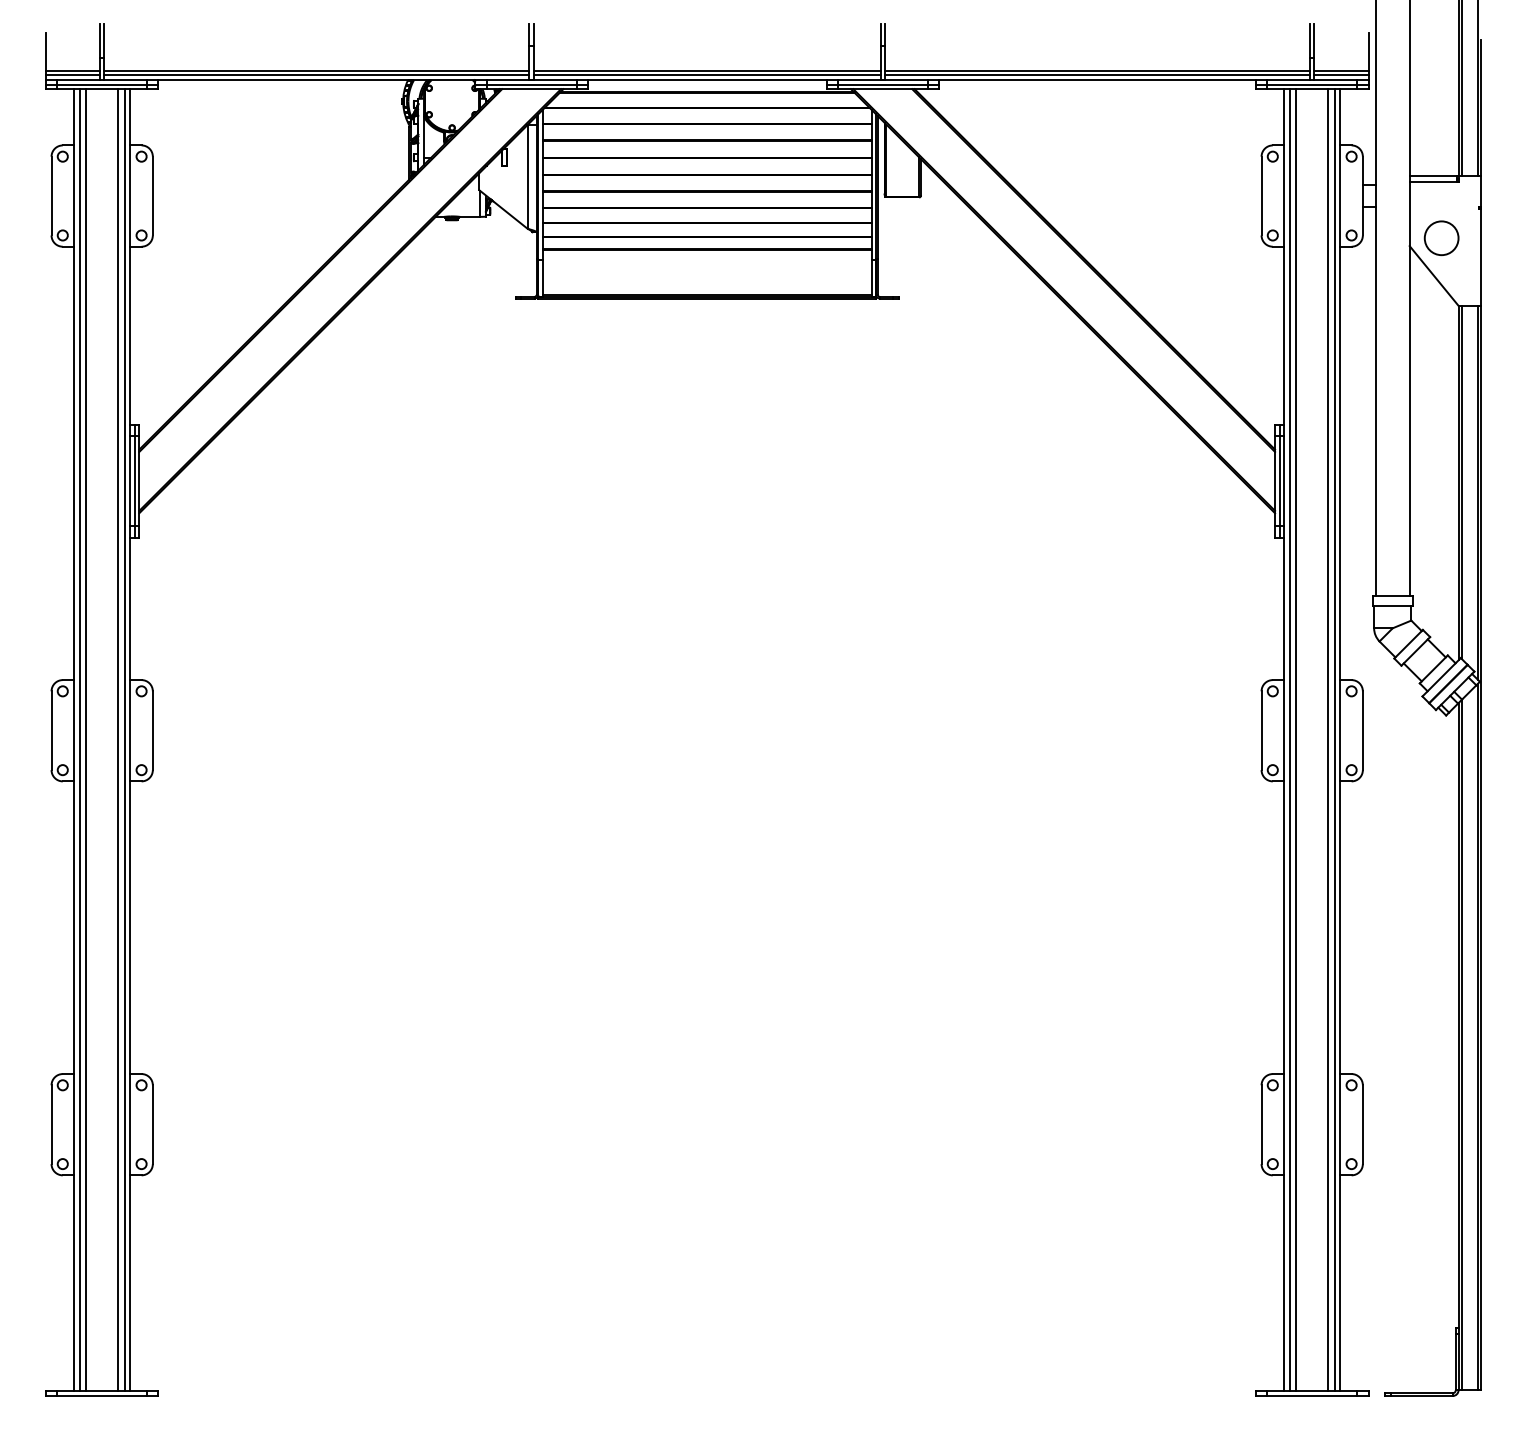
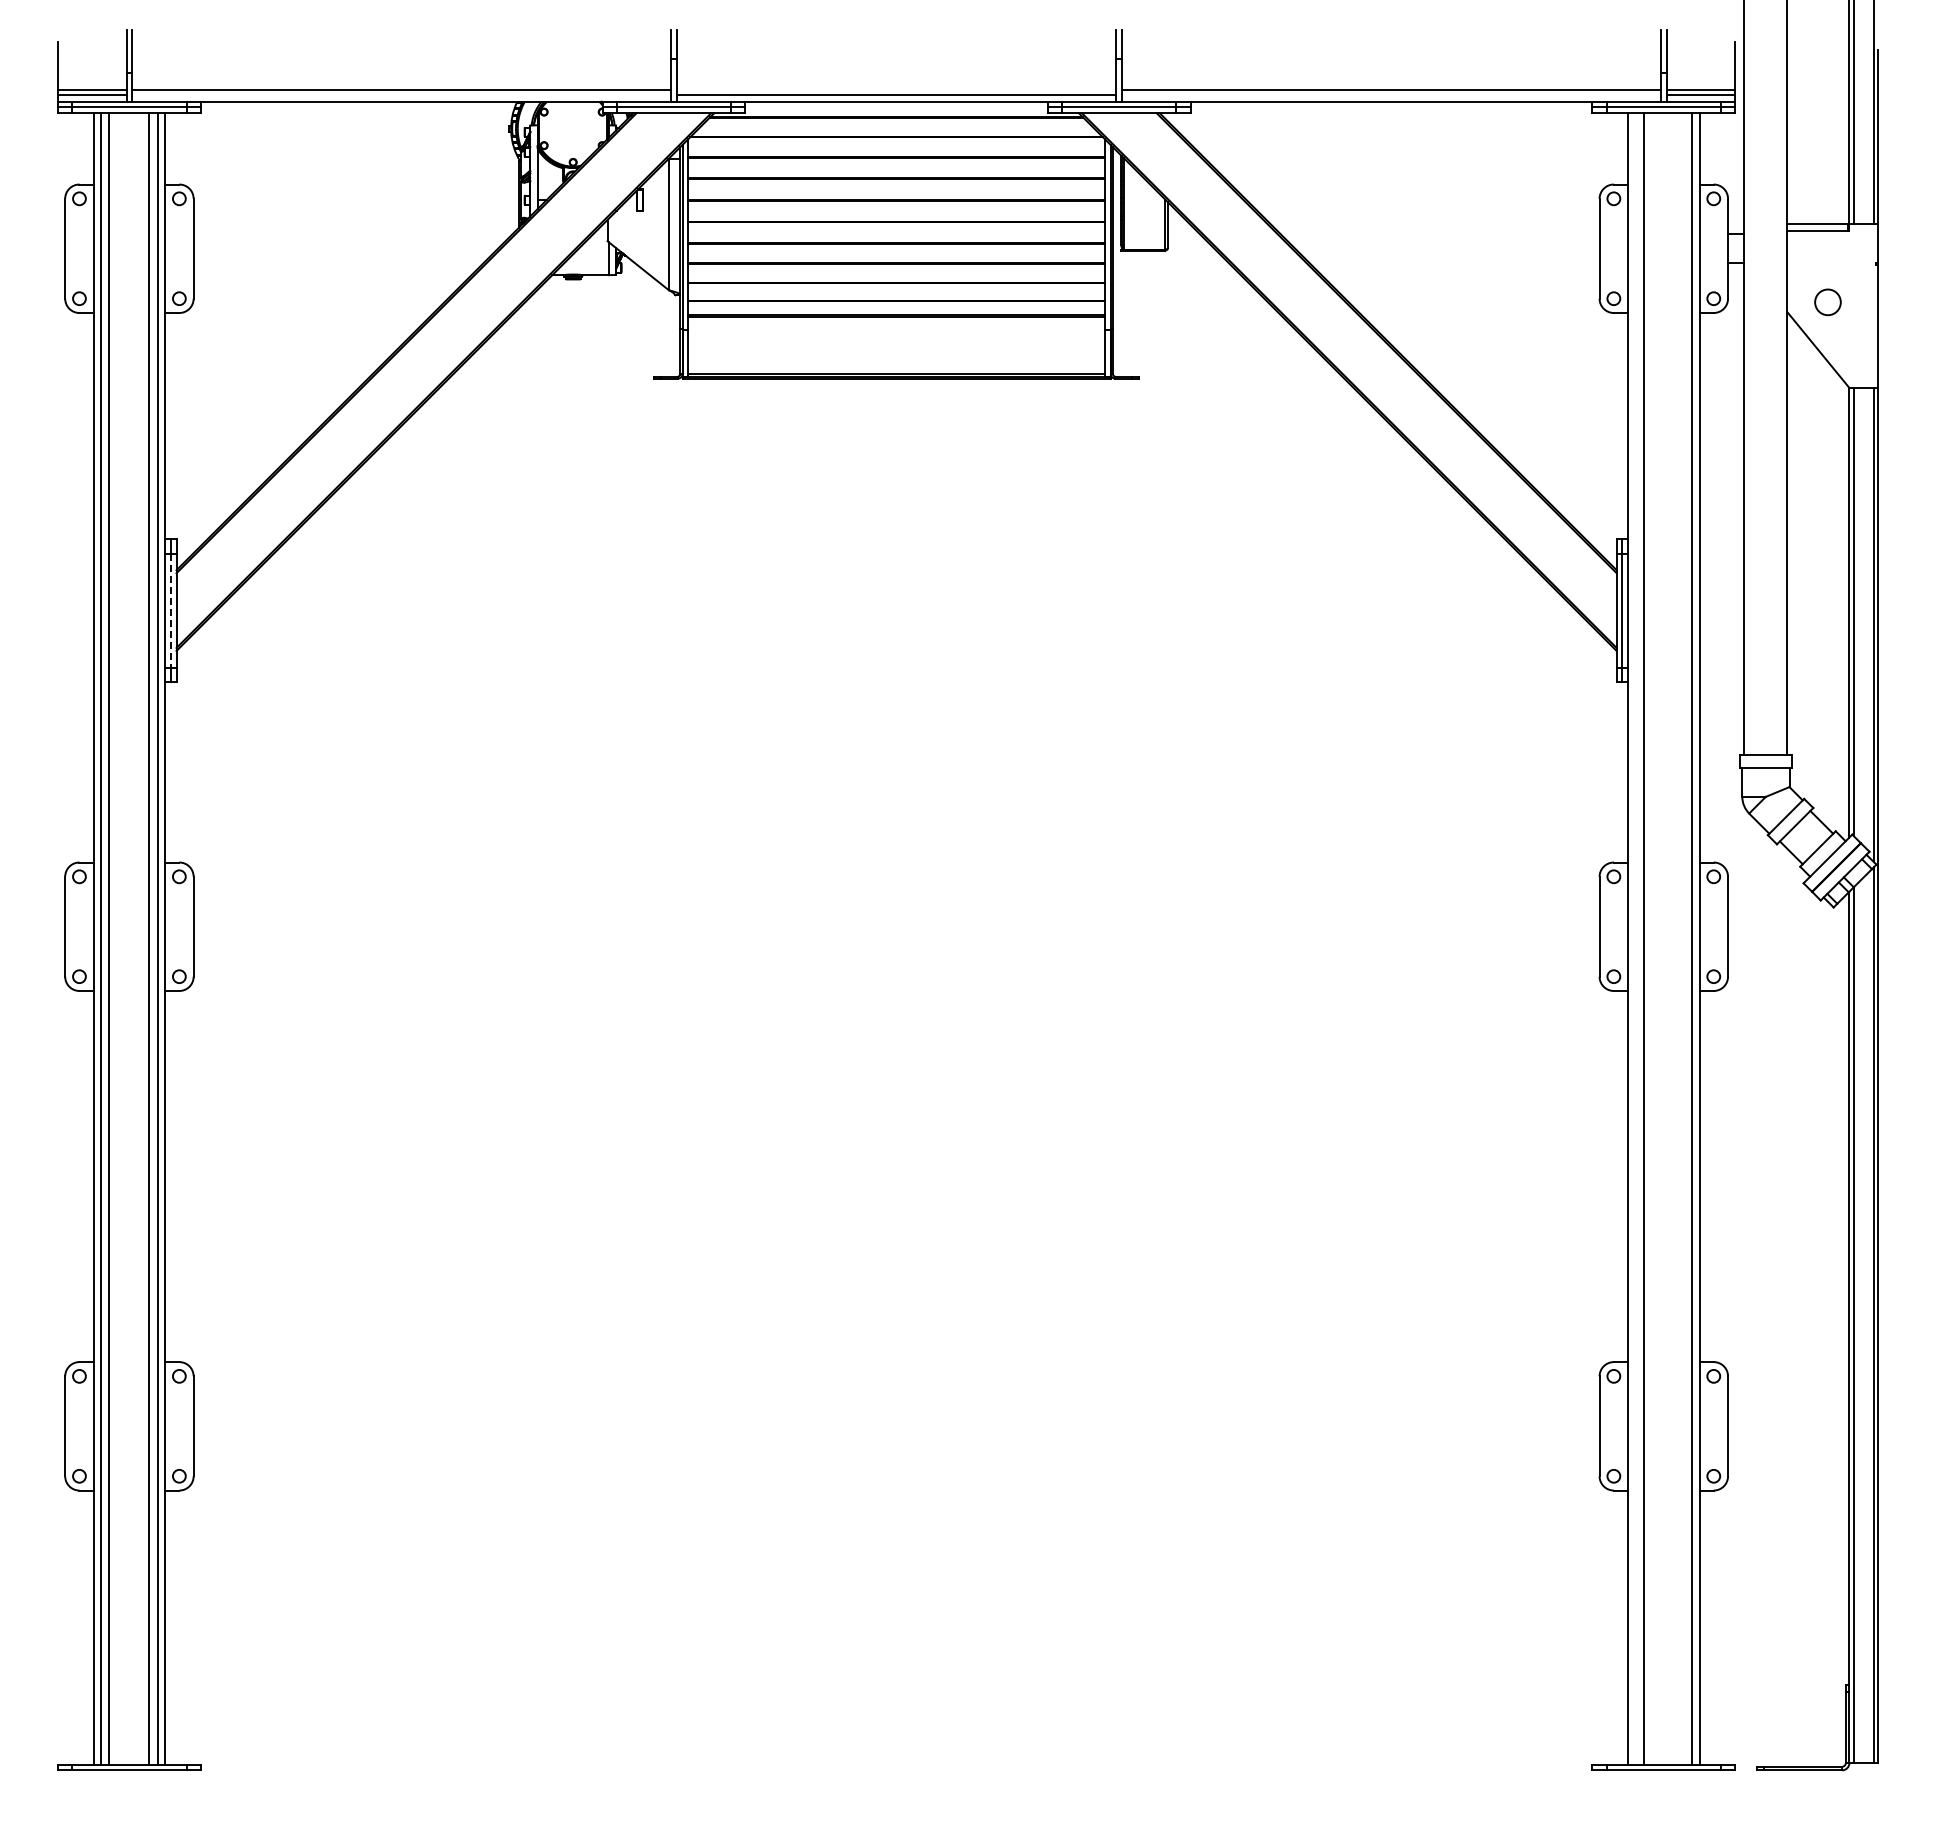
line: (707, 71) -> (896, 90), removed
line: (316, 74) -> (401, 94), removed
line: (1097, 74) -> (1391, 94), removed
circle: (1441, 238) -> (1827, 302), size x0.6
line: (134, 482) -> (170, 611), solid -> dashed
line: (1289, 740) -> (1635, 938), removed
line: (1327, 740) -> (1683, 938), removed

